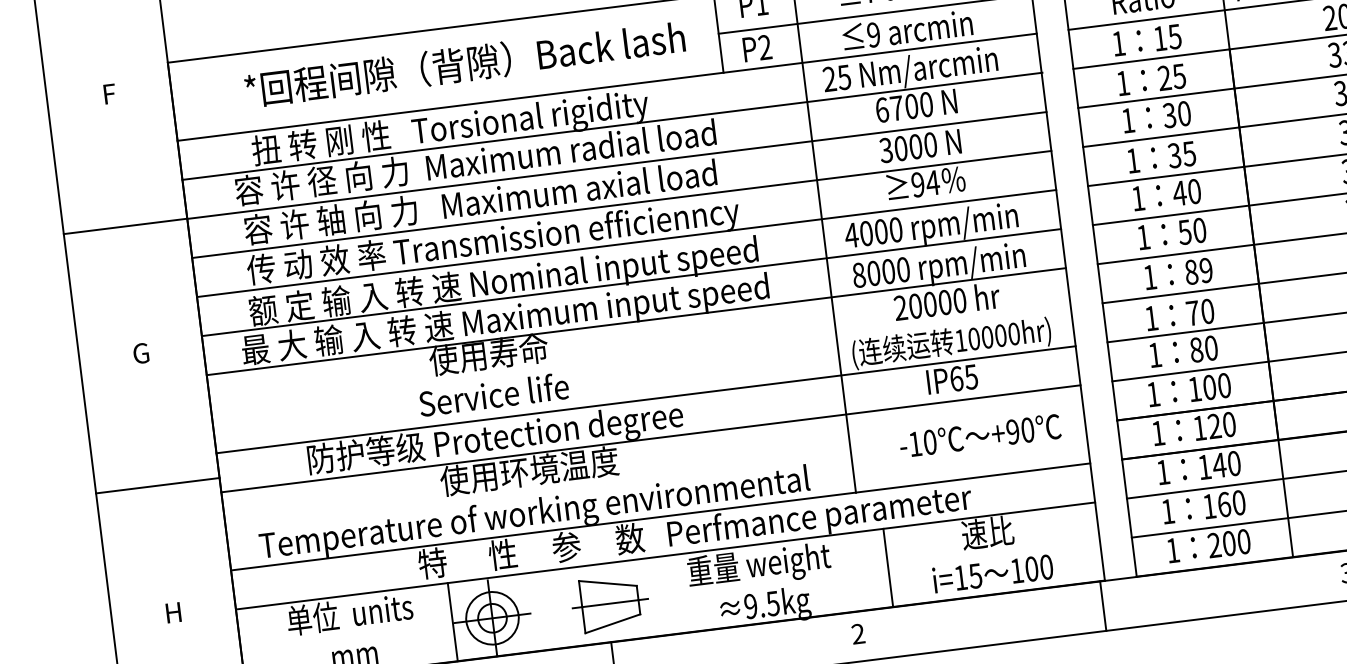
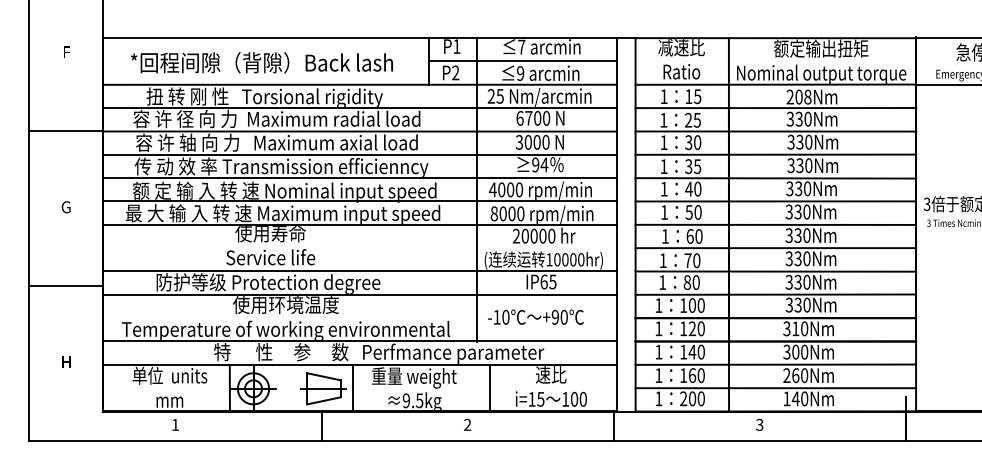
text: (464, 63) -> (261, 62), moved
text: (1198, 271) -> (694, 236), 89 -> 60
text: (979, 434) -> (535, 316), moved
line: (659, 595) -> (353, 387), added

